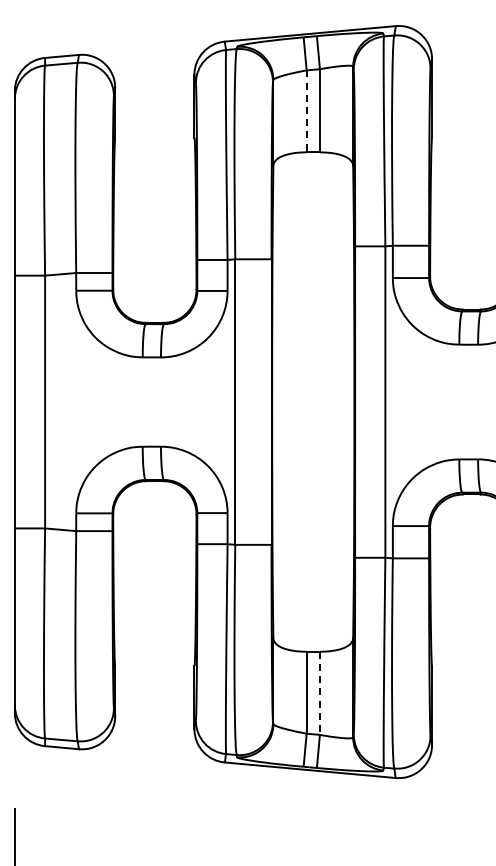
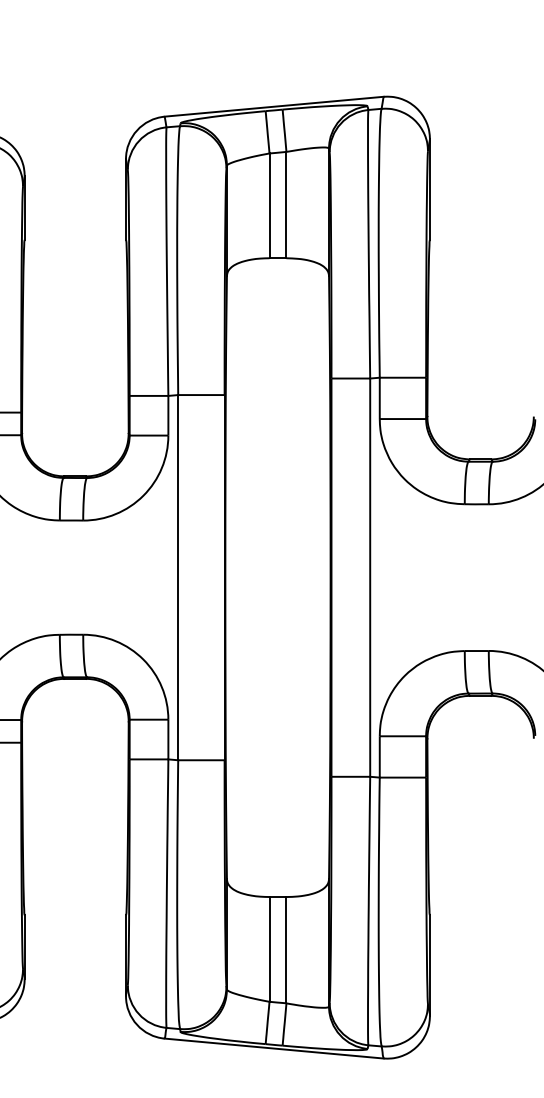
line: (306, 111) -> (269, 206), dashed -> solid
line: (319, 693) -> (285, 950), dashed -> solid

